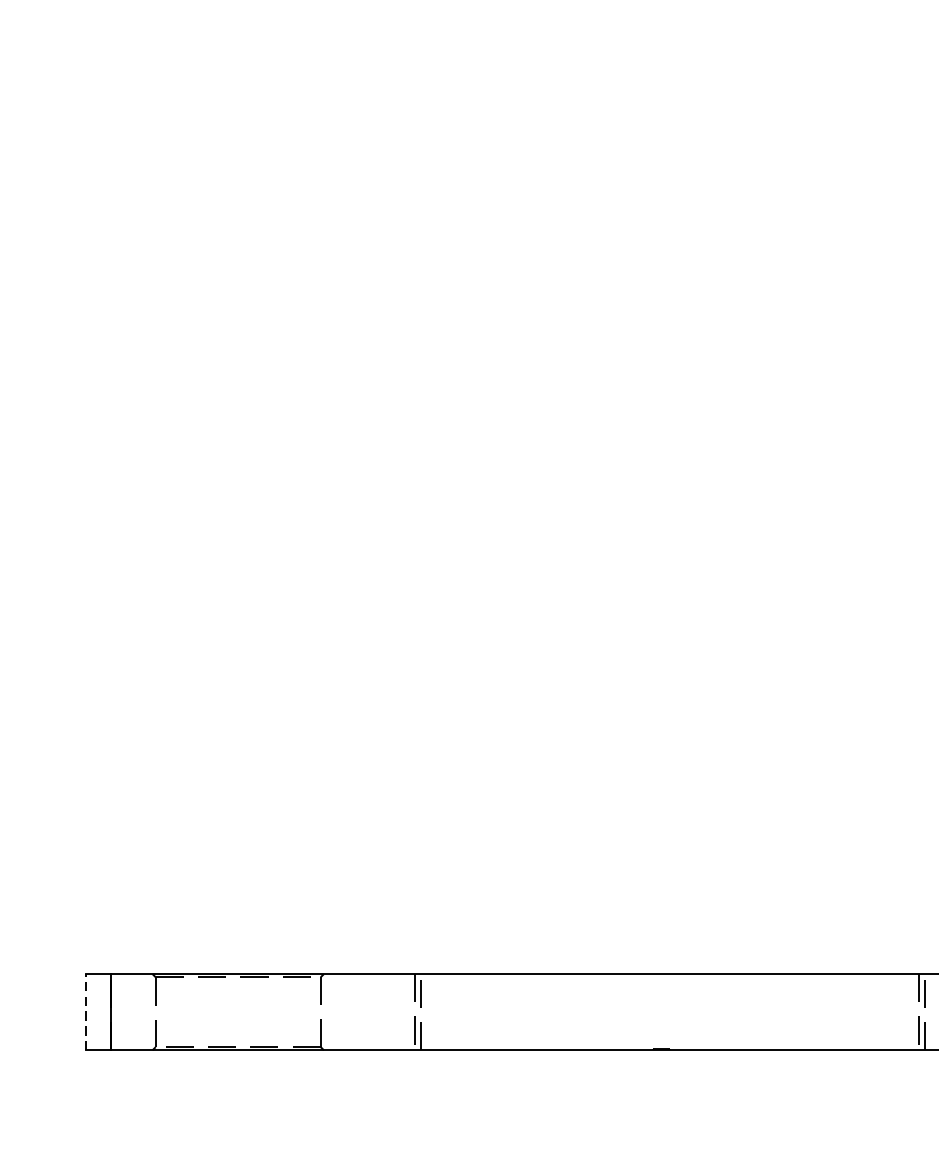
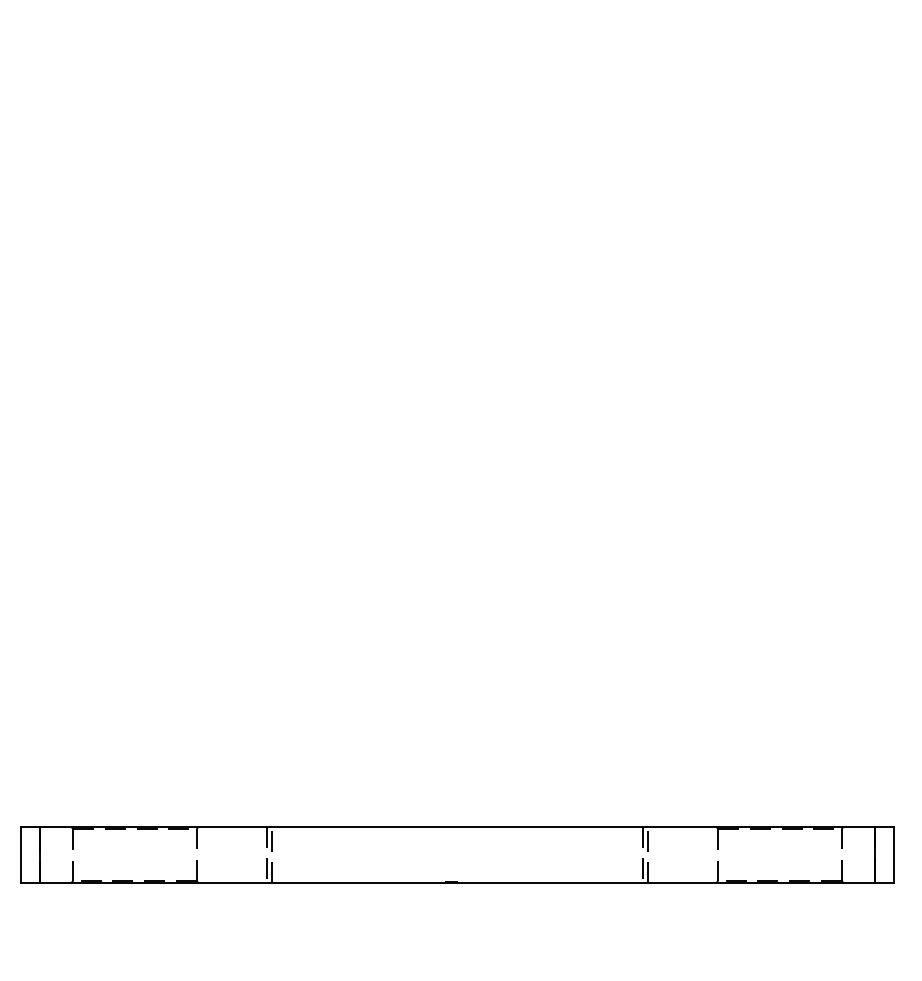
line: (86, 1011) -> (21, 854), dashed -> solid

